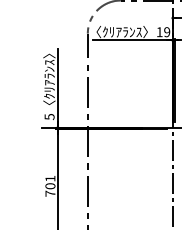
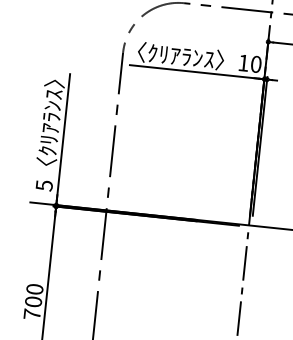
text: (167, 32) -> (256, 64), 19 -> 10
text: (50, 178) -> (35, 288), 701 -> 700

